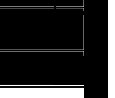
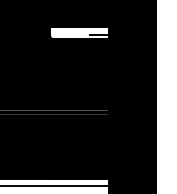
fill: (68, 10) -> (78, 32), removed

